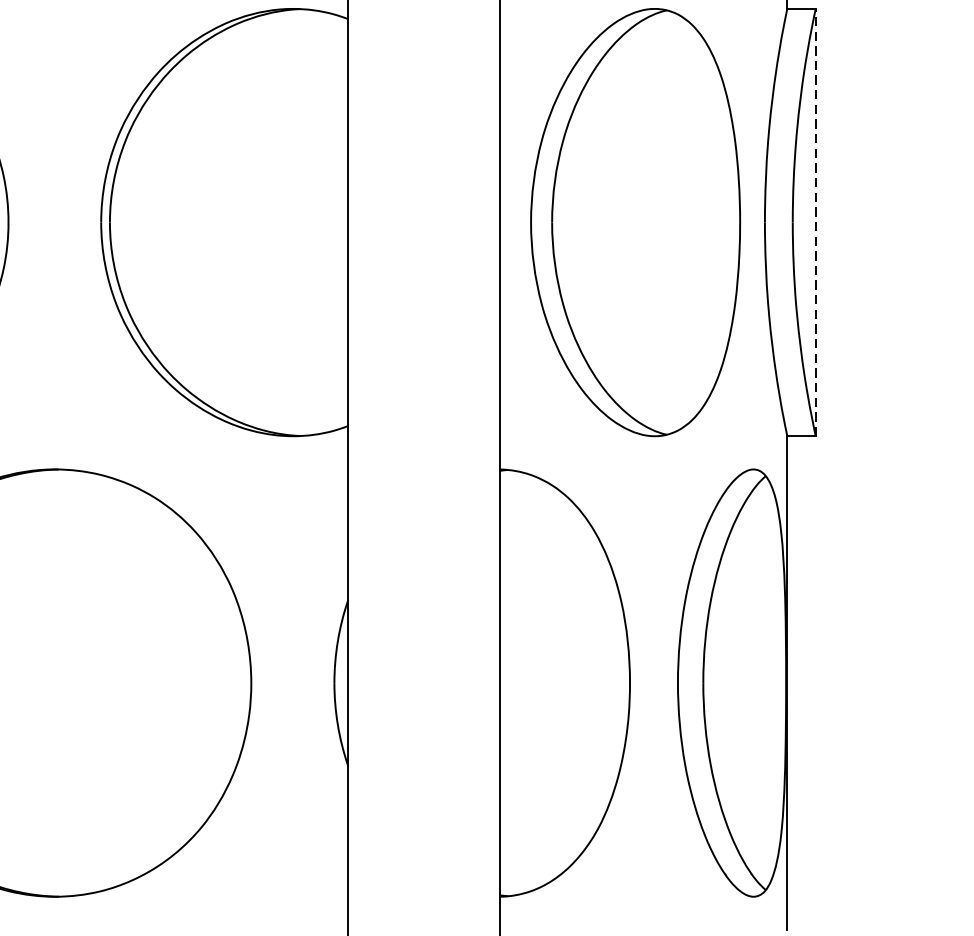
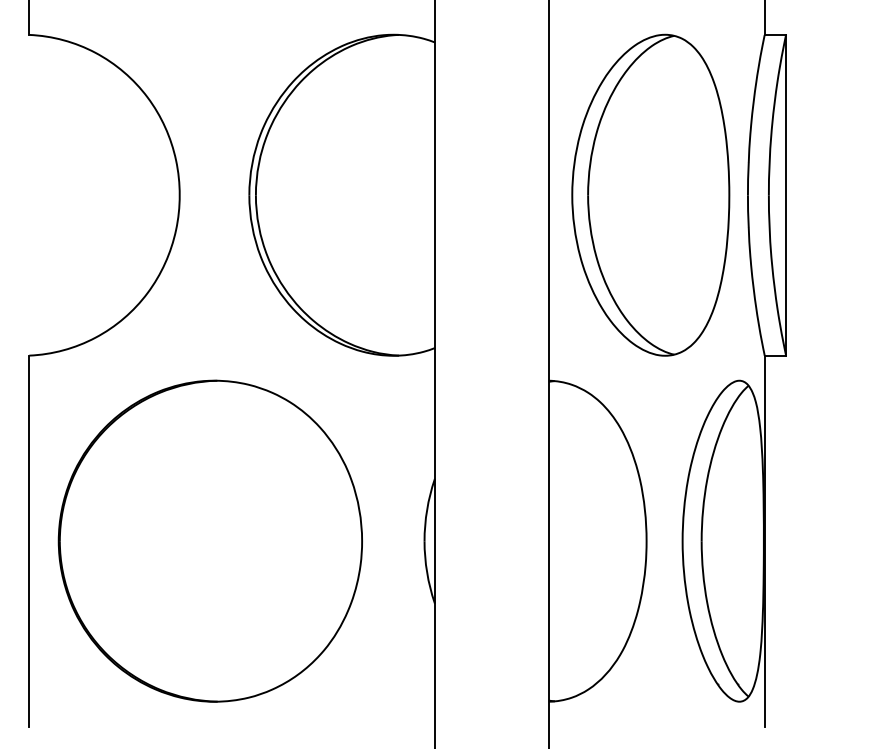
line: (816, 221) -> (786, 194), dashed -> solid

